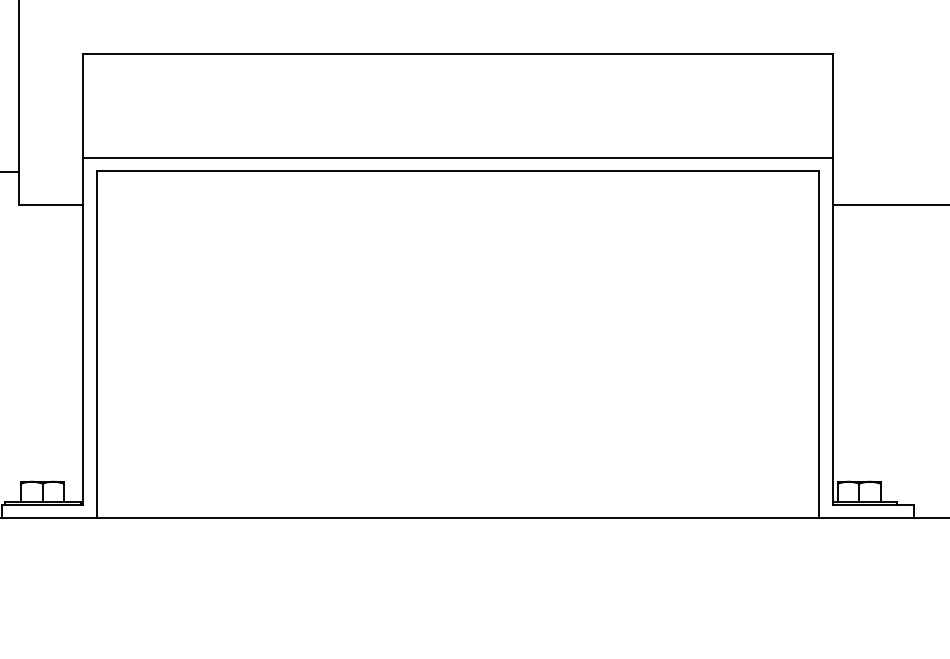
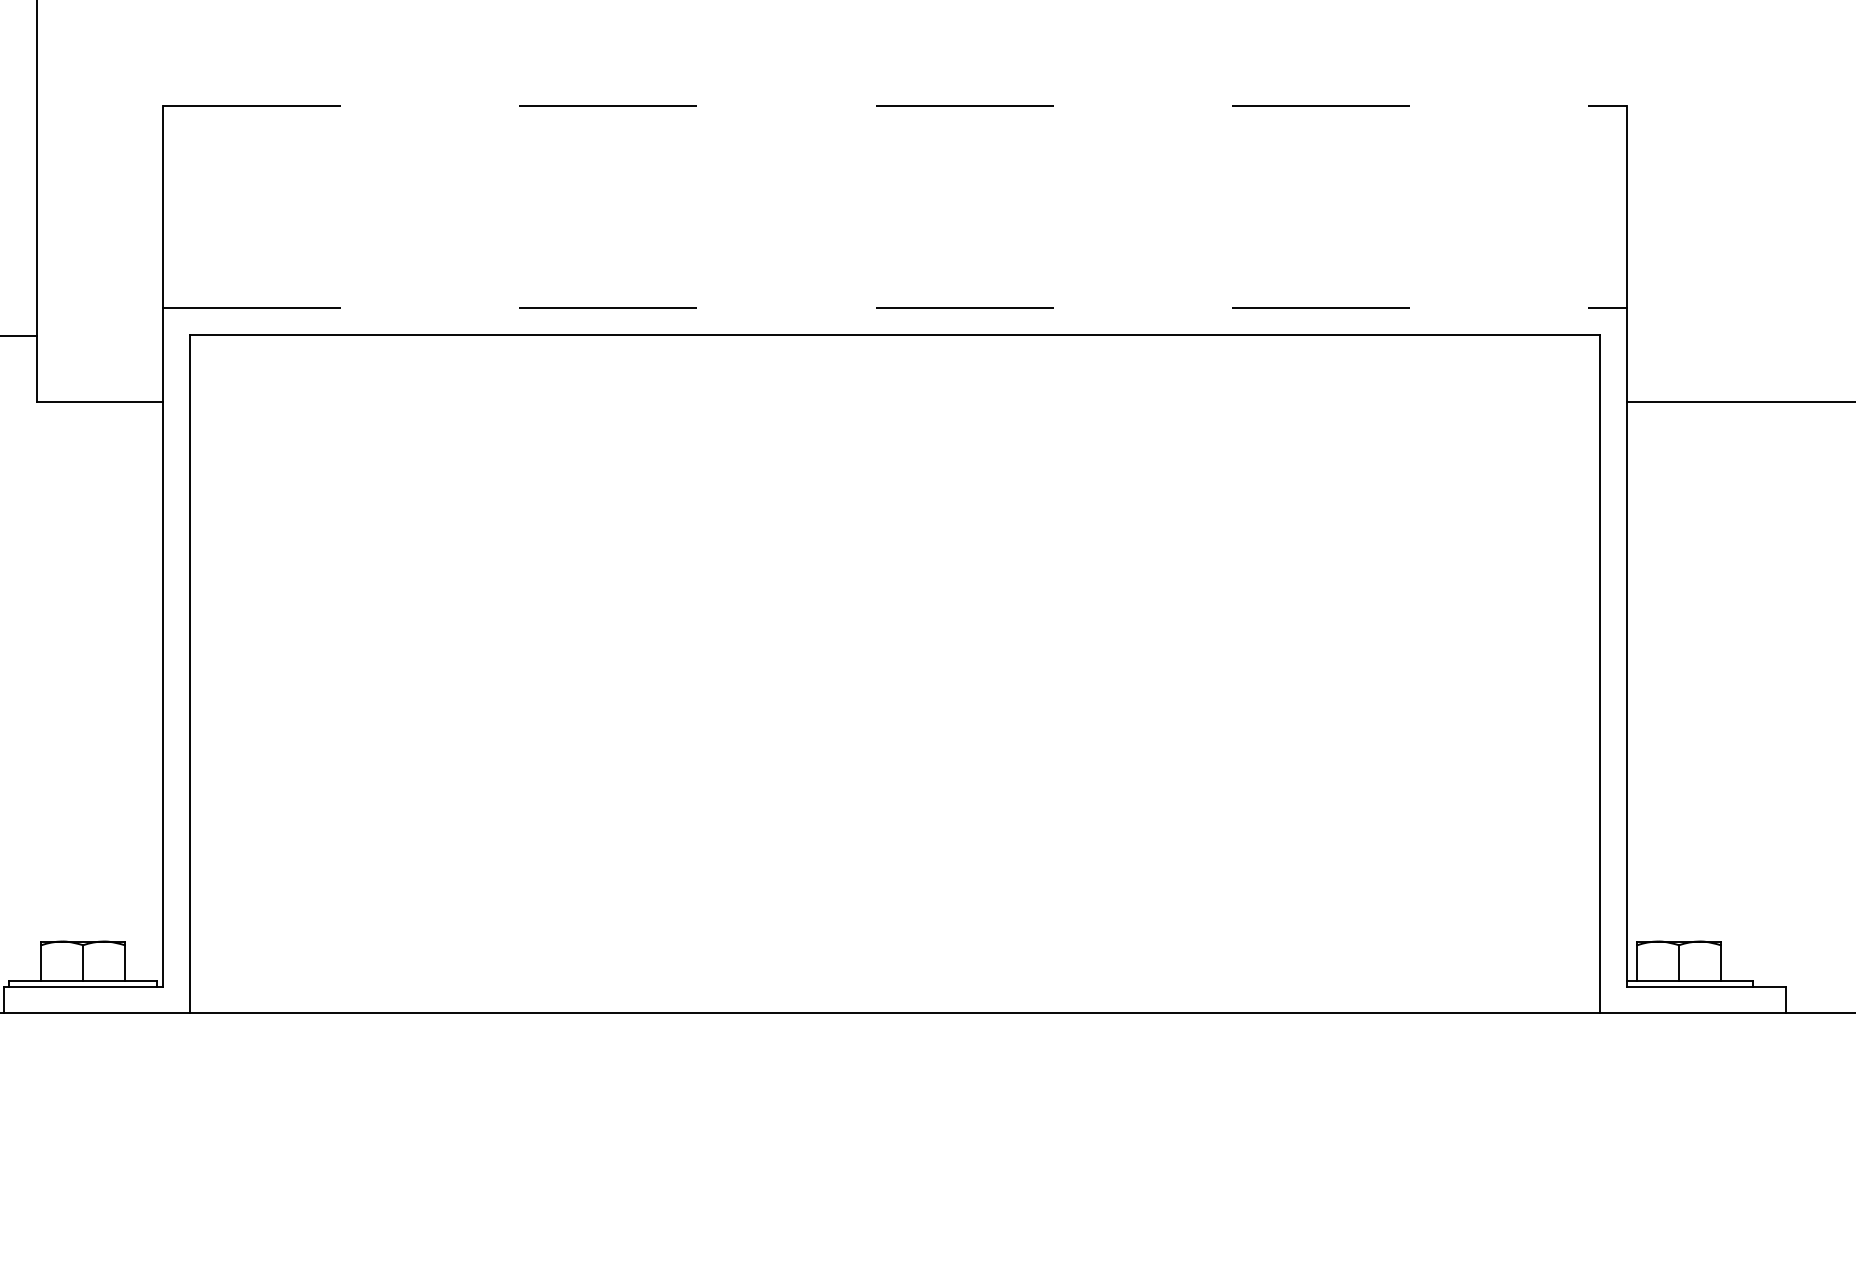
line: (458, 54) -> (895, 106), solid -> dashed
line: (458, 157) -> (895, 307), solid -> dashed

